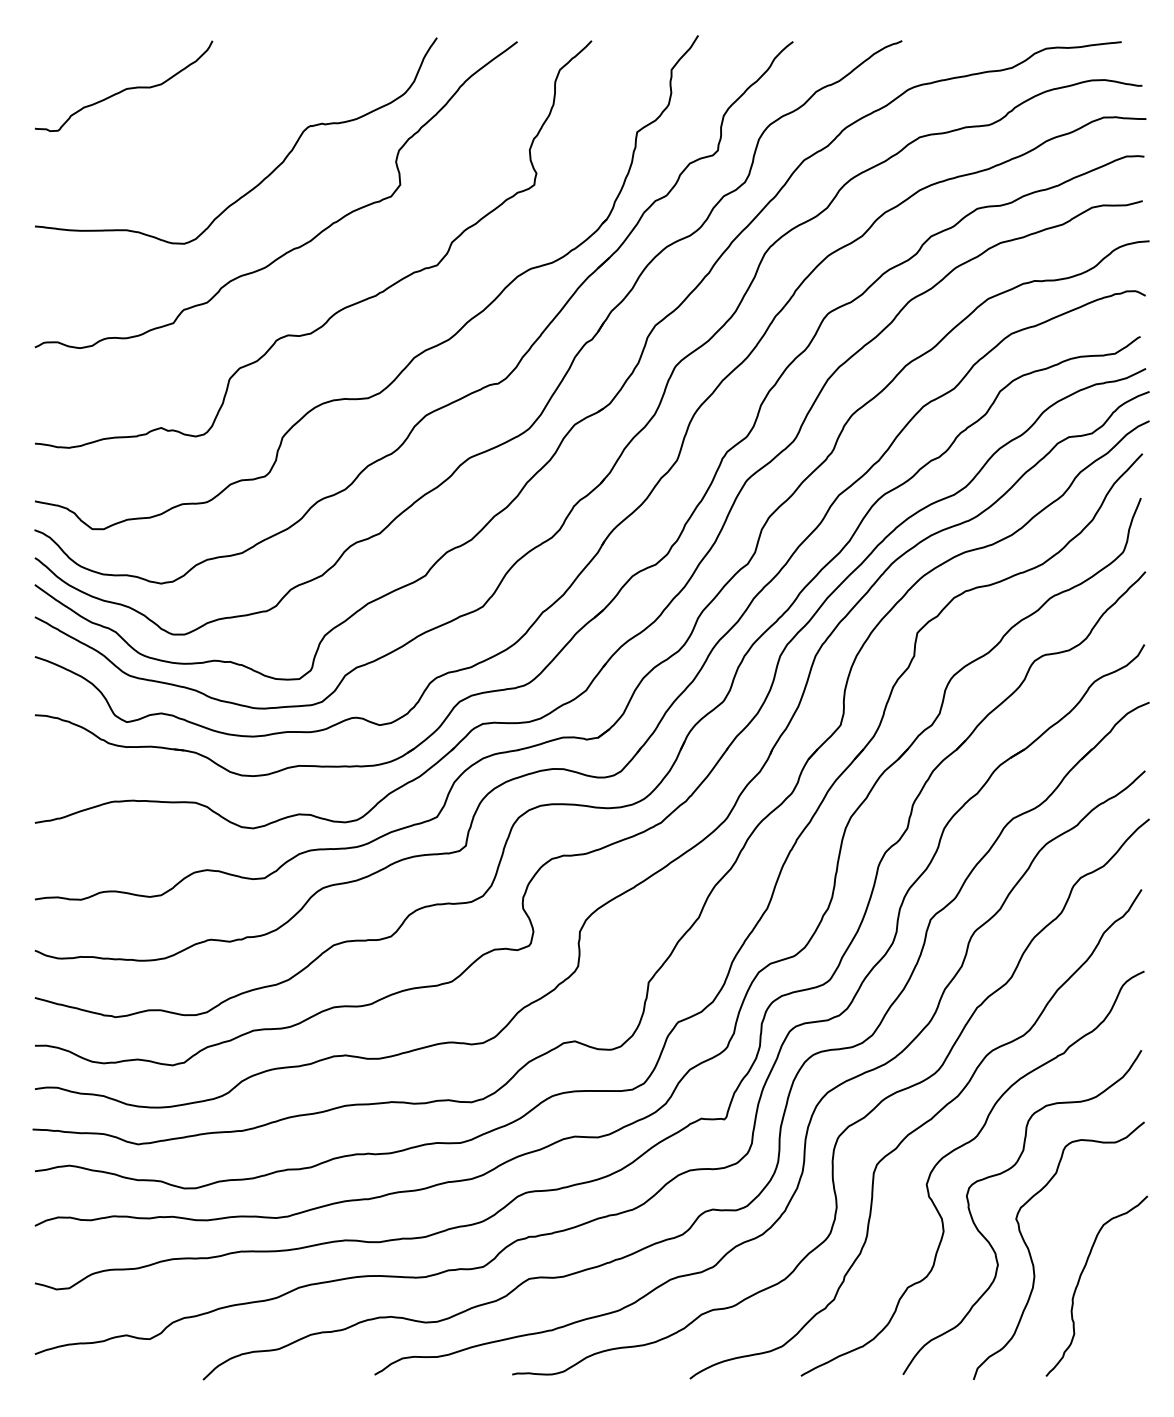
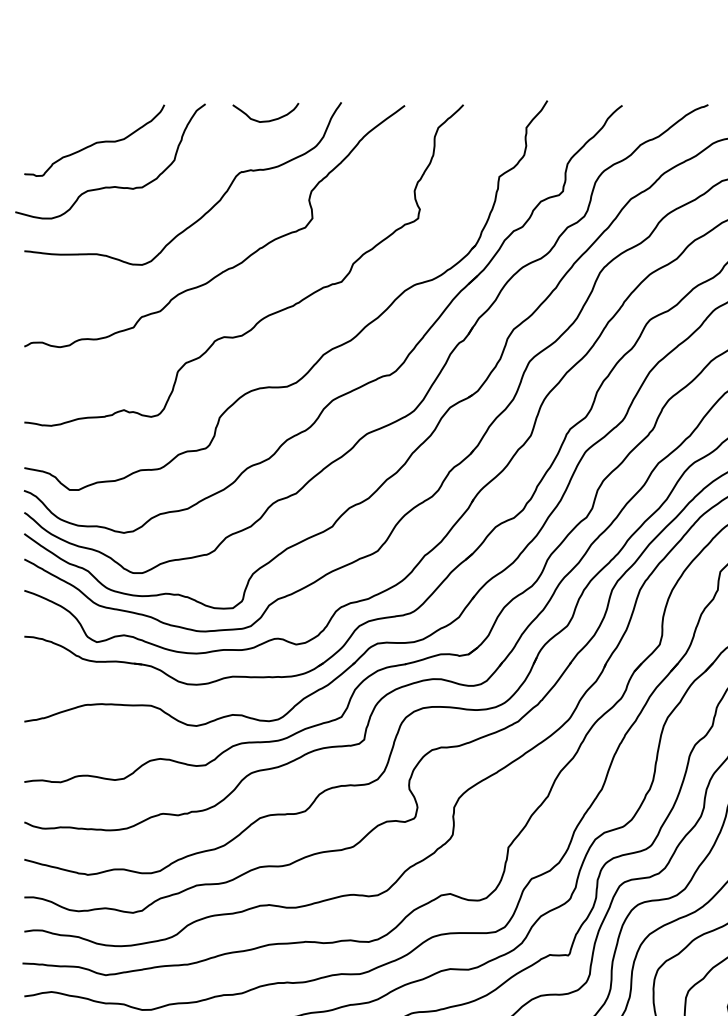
curve: (344, 60) -> (268, 120), added
curve: (143, 144) -> (109, 186), added

